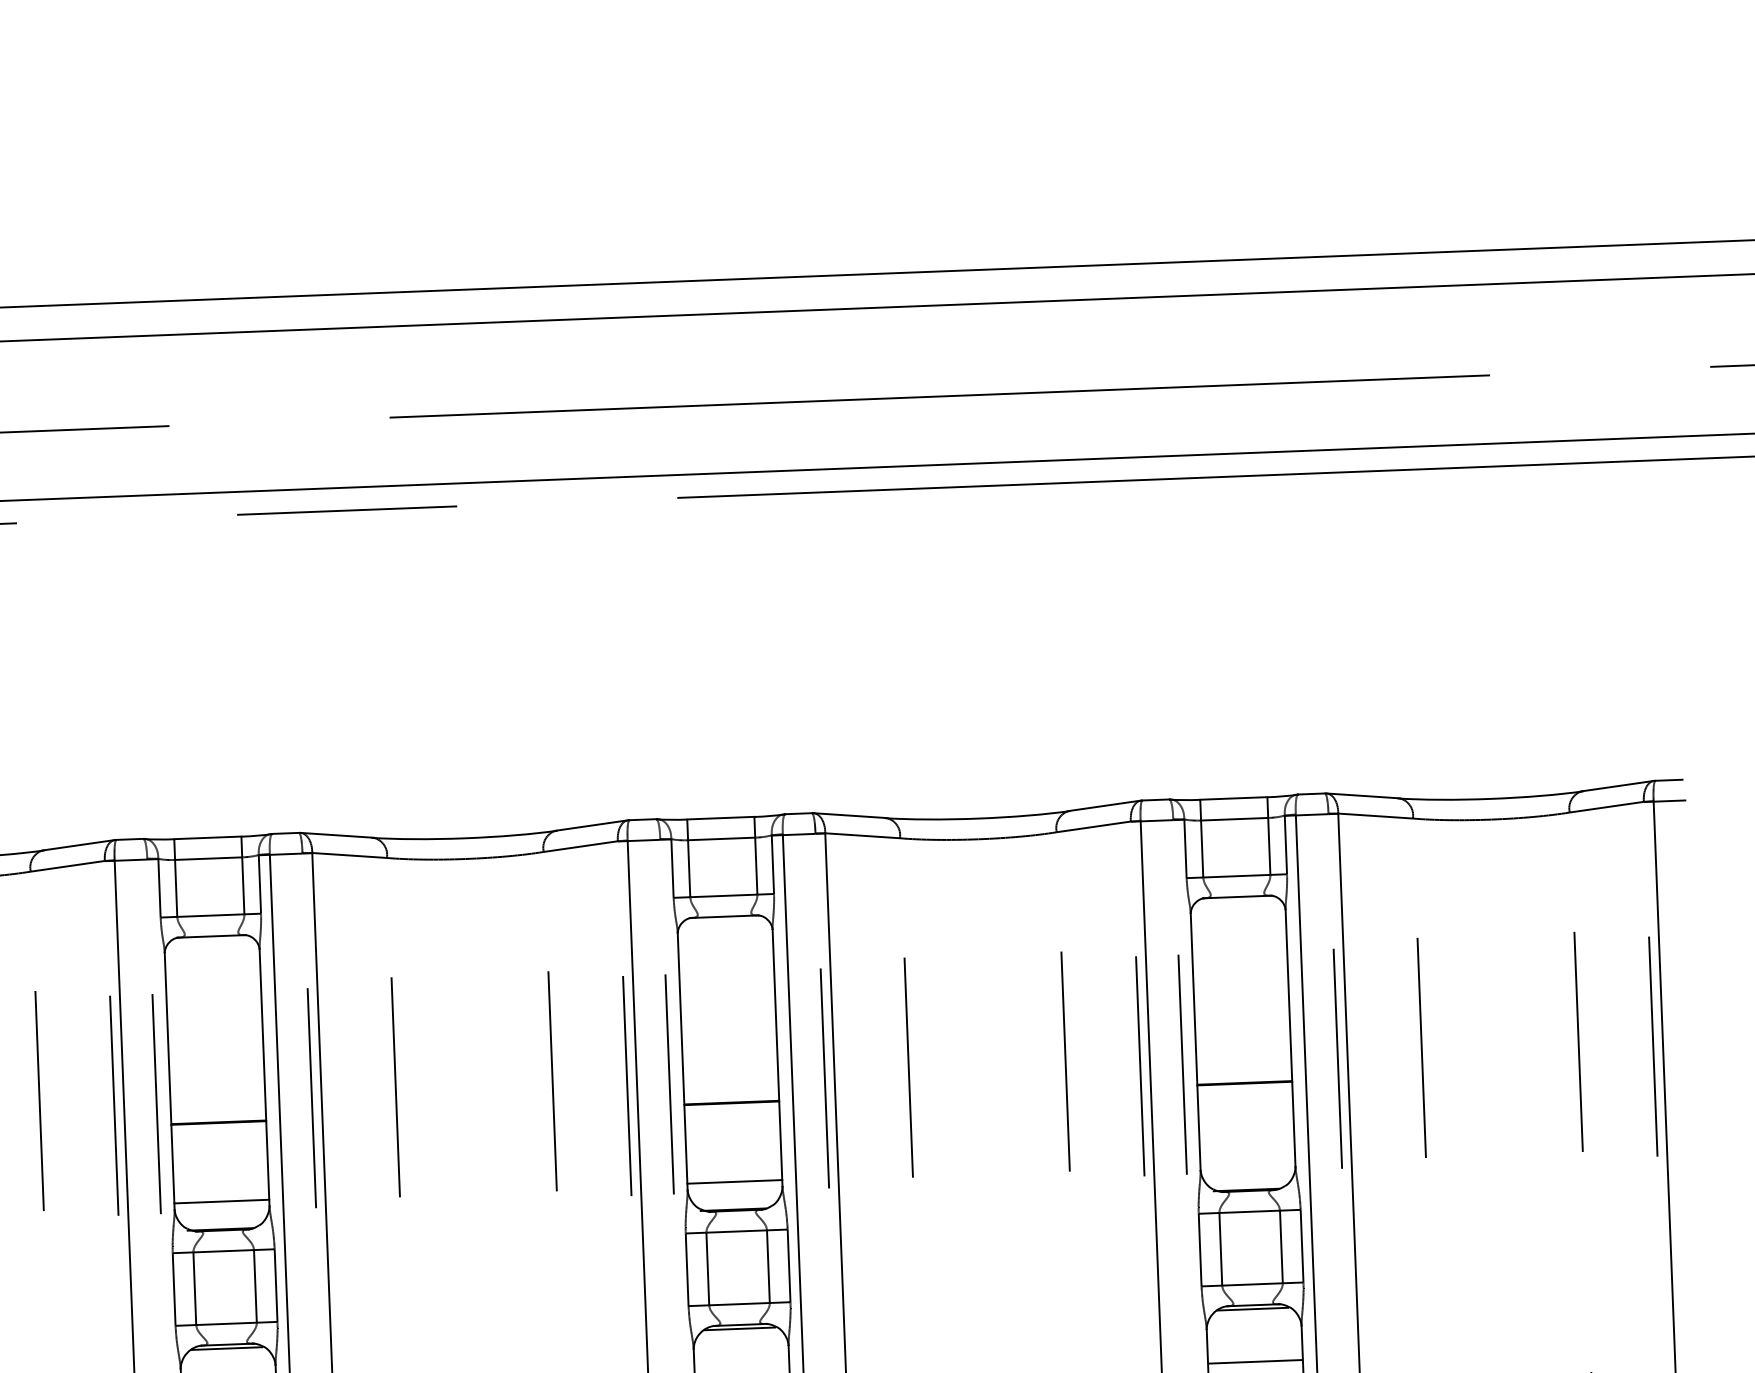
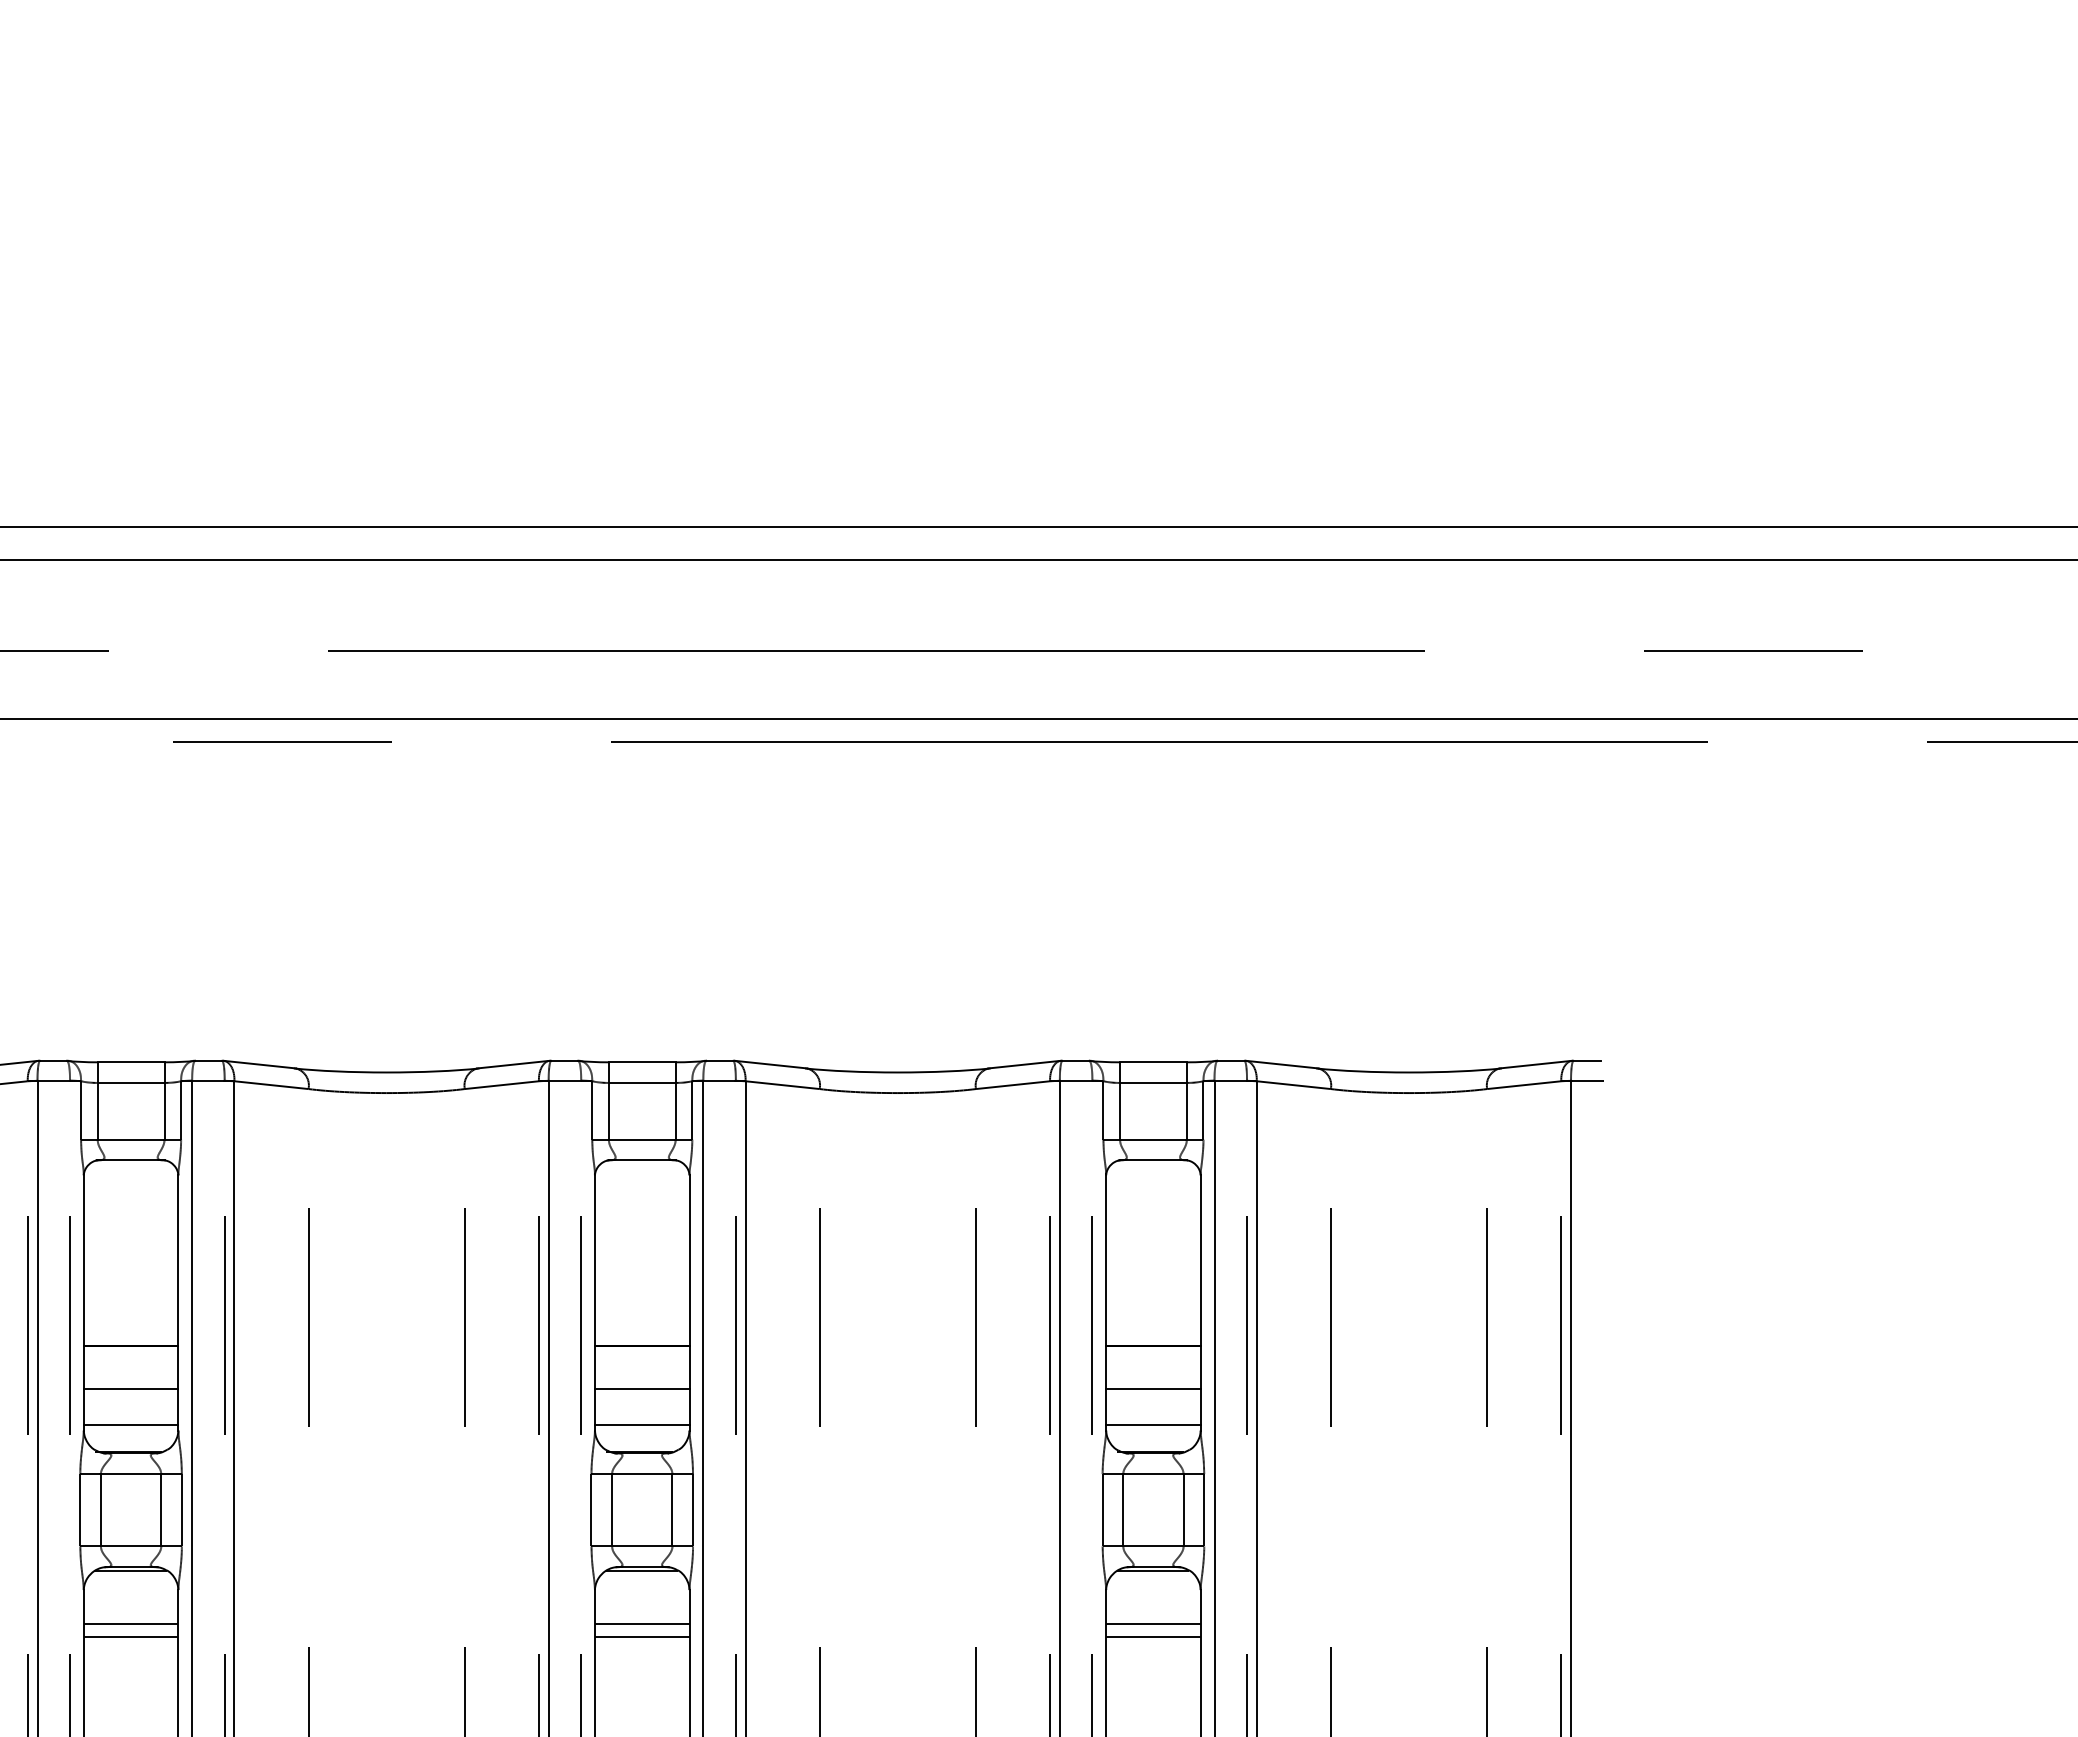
line: (1246, 1126) -> (1153, 1389), added
line: (733, 1146) -> (642, 1389), added
line: (1247, 1162) -> (1153, 1424), added
line: (219, 1166) -> (130, 1389), added

